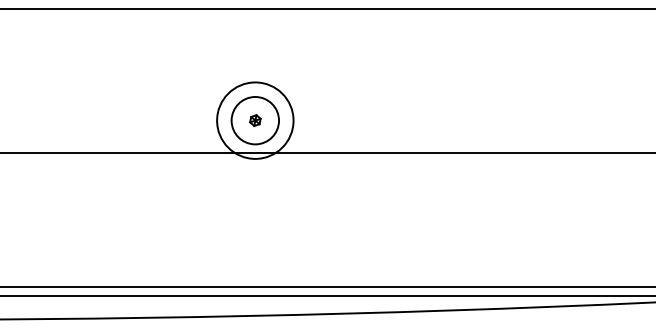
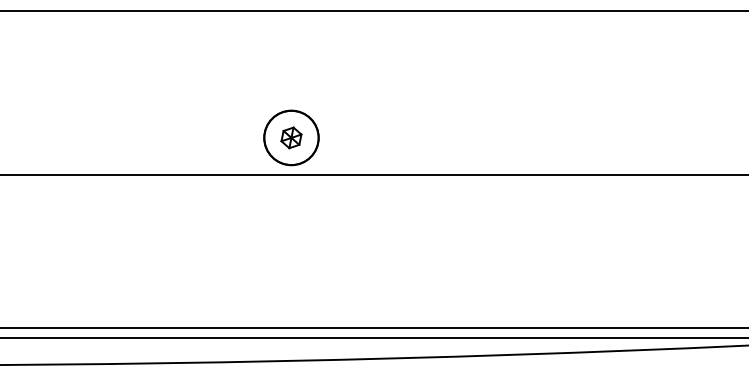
circle: (255, 120) -> (291, 137), size x0.62
part: (255, 120) -> (291, 137), size x1.67

